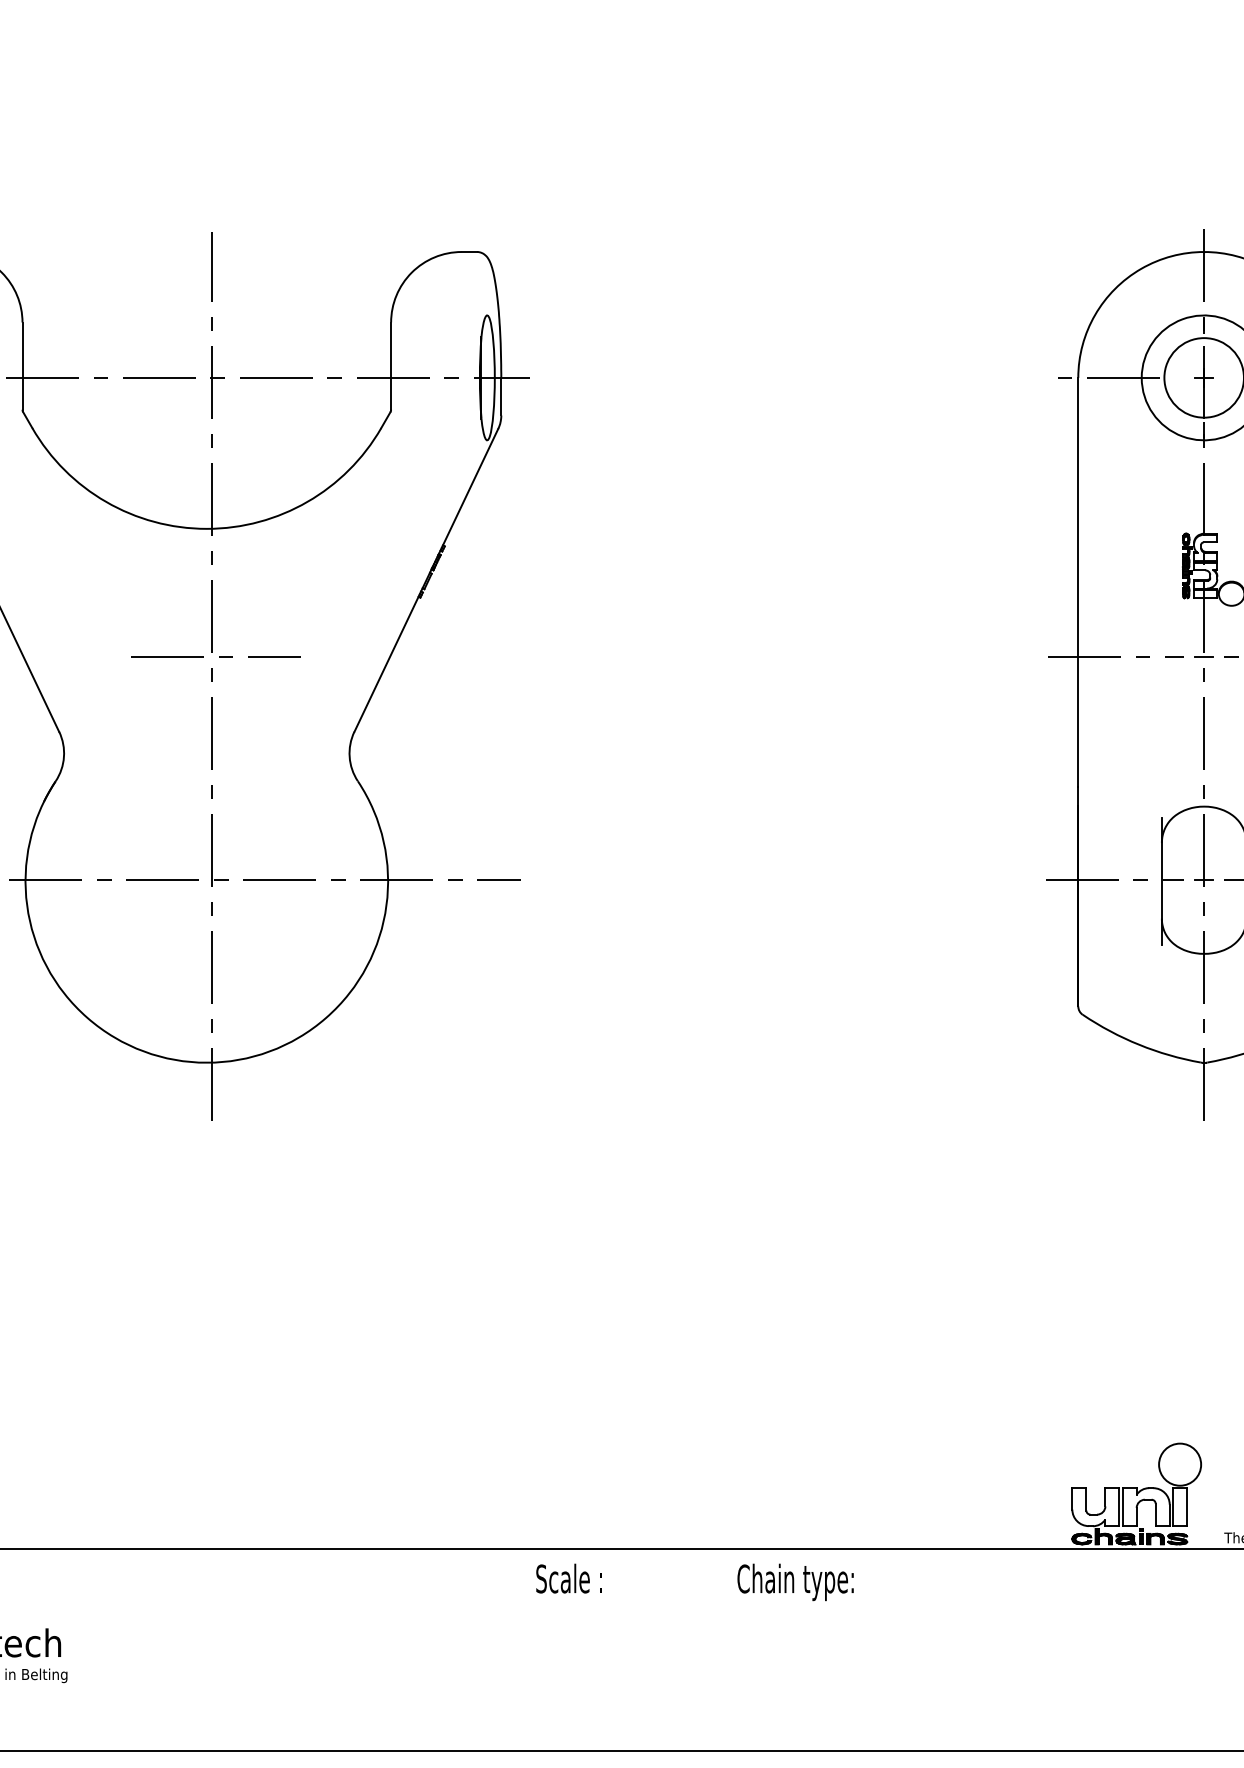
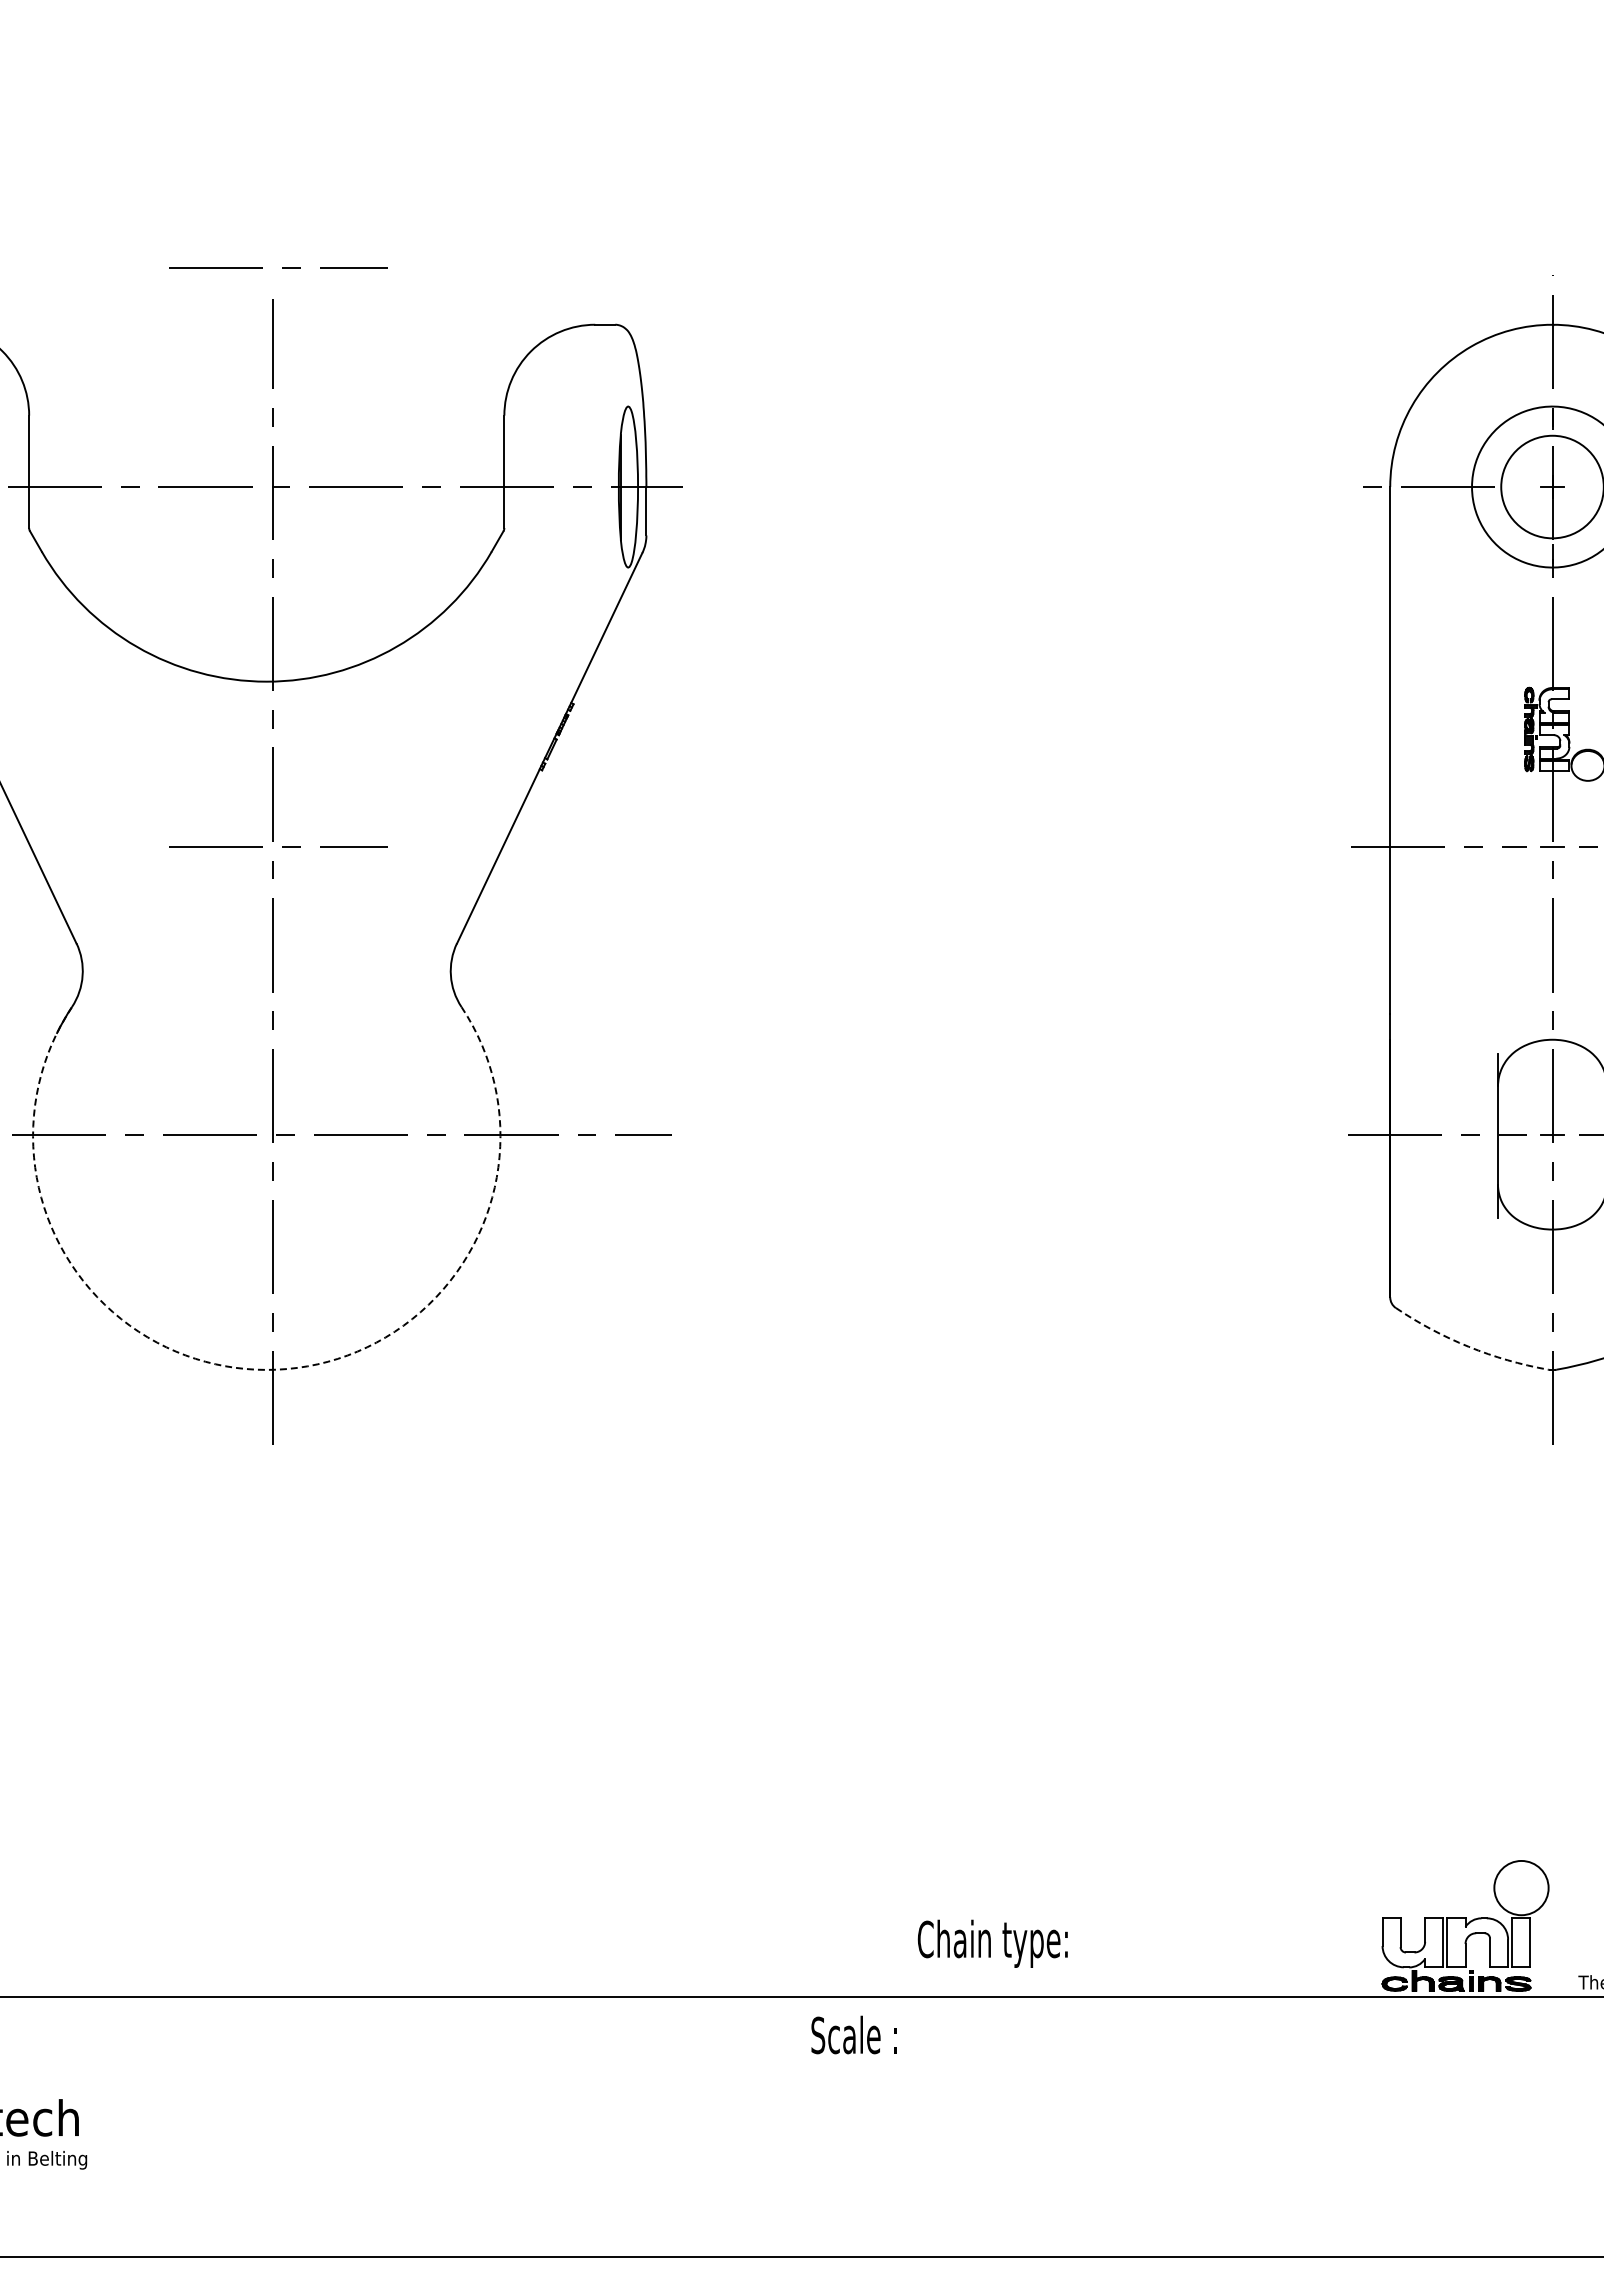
line: (219, 207) -> (282, 267), added
arc: (1139, 1044) -> (1468, 1346), solid -> dashed
arc: (206, 1062) -> (266, 1369), solid -> dashed
text: (568, 1578) -> (853, 2034), moved
text: (795, 1582) -> (992, 1943), moved

